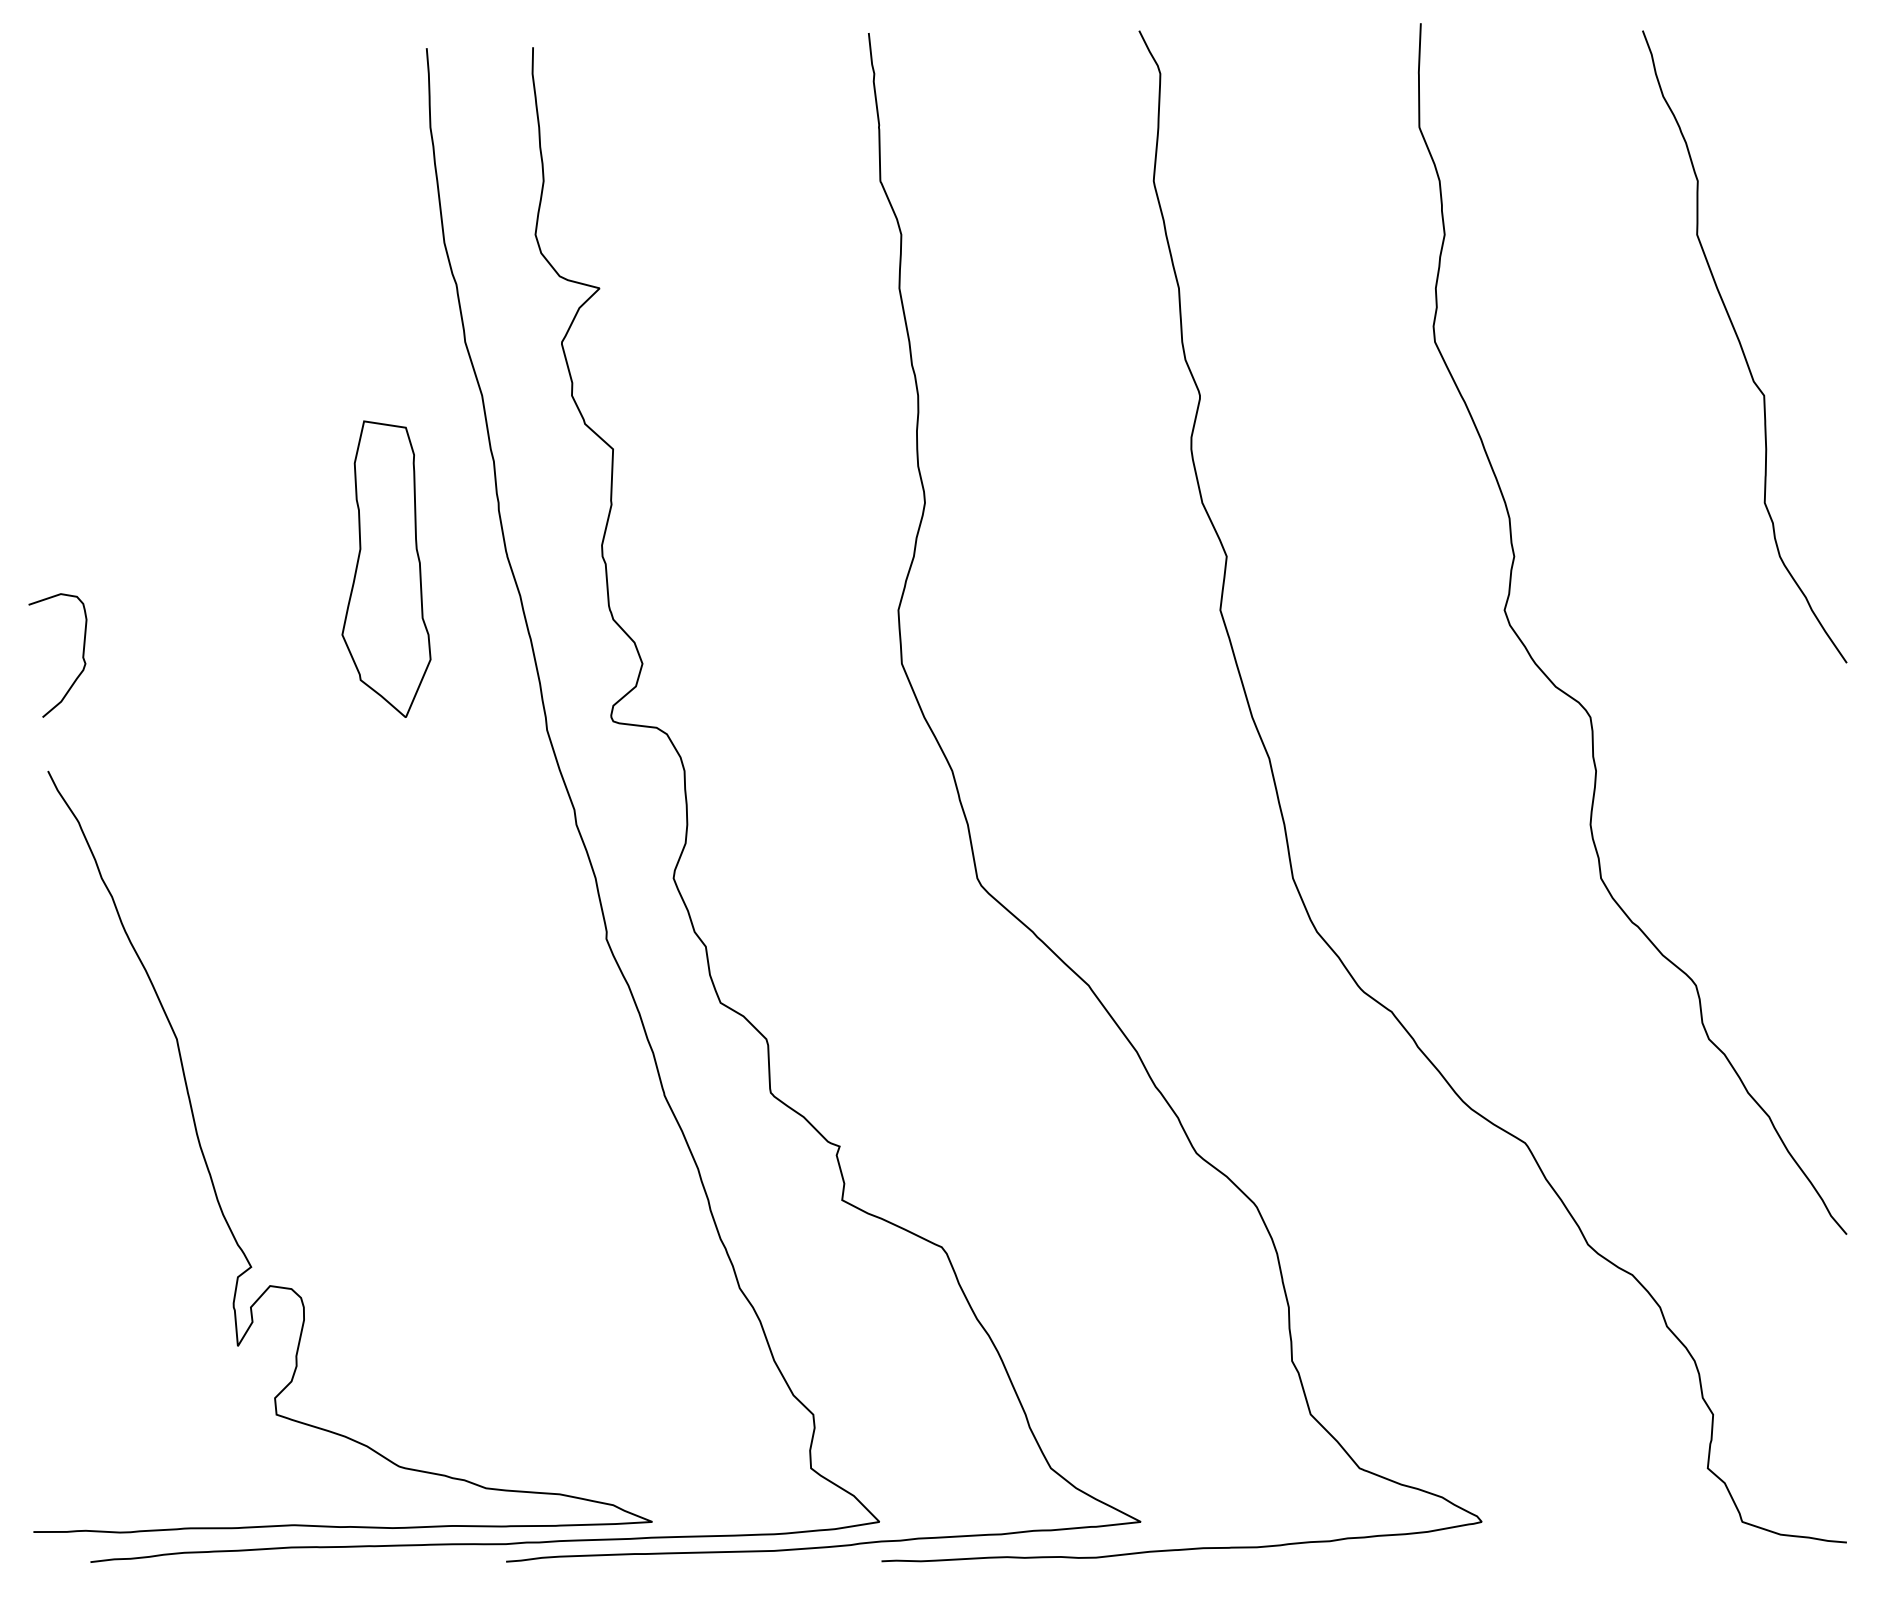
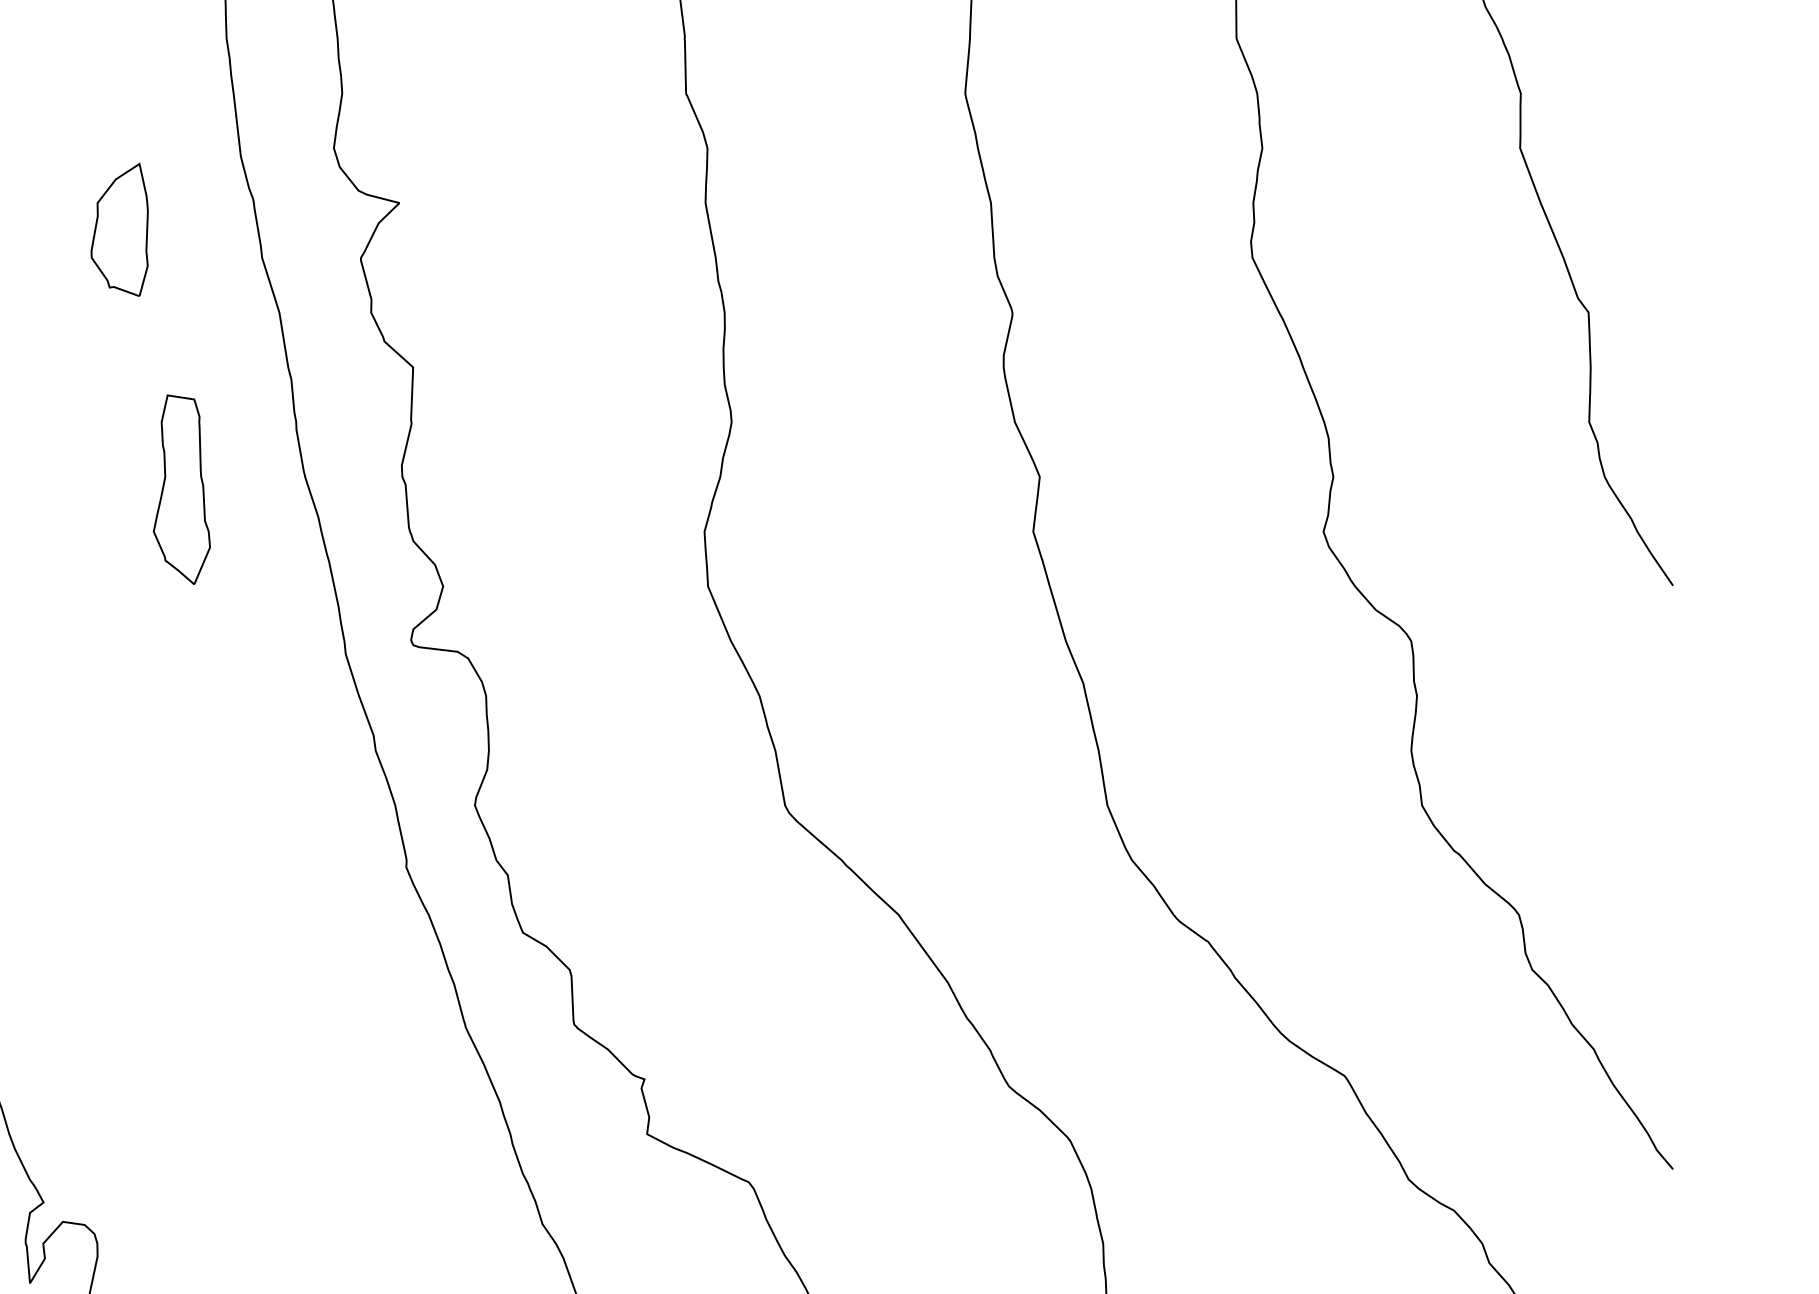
part: (325, 314) -> (119, 229), added
part: (386, 568) -> (181, 489), size x0.62

